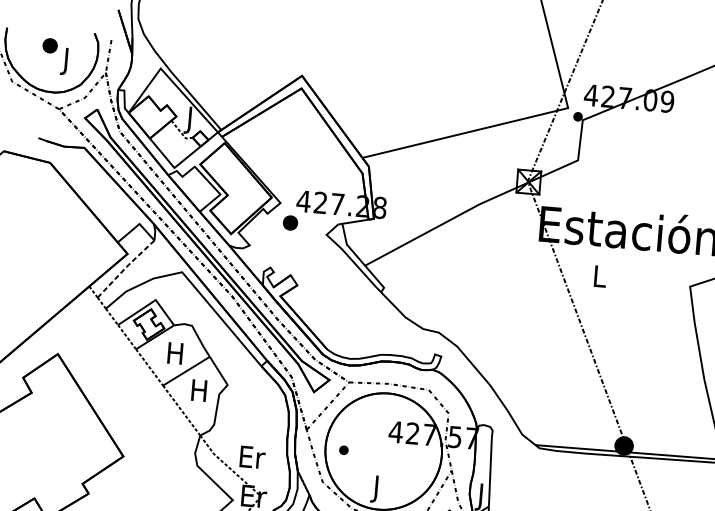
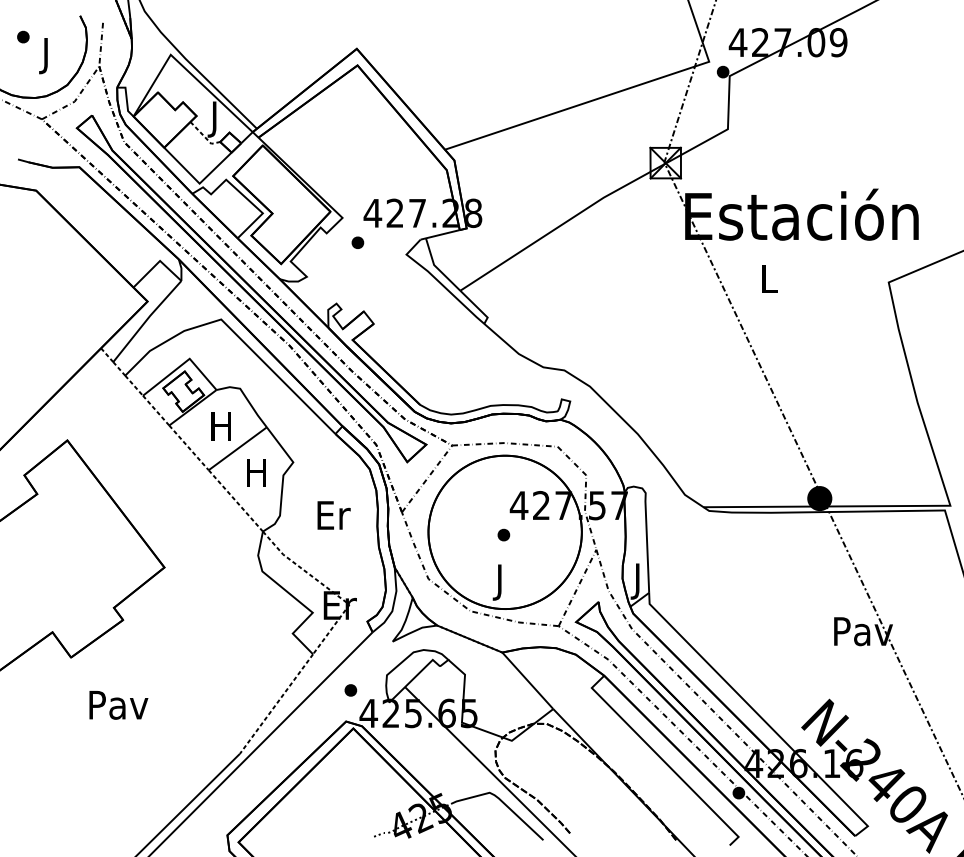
part: (50, 45) -> (23, 36), size x0.62
part: (290, 222) -> (357, 242), size x0.62
line: (125, 268) -> (146, 320), dashed -> solid
part: (343, 449) -> (503, 534), moved
text: (252, 457) -> (333, 515), moved

